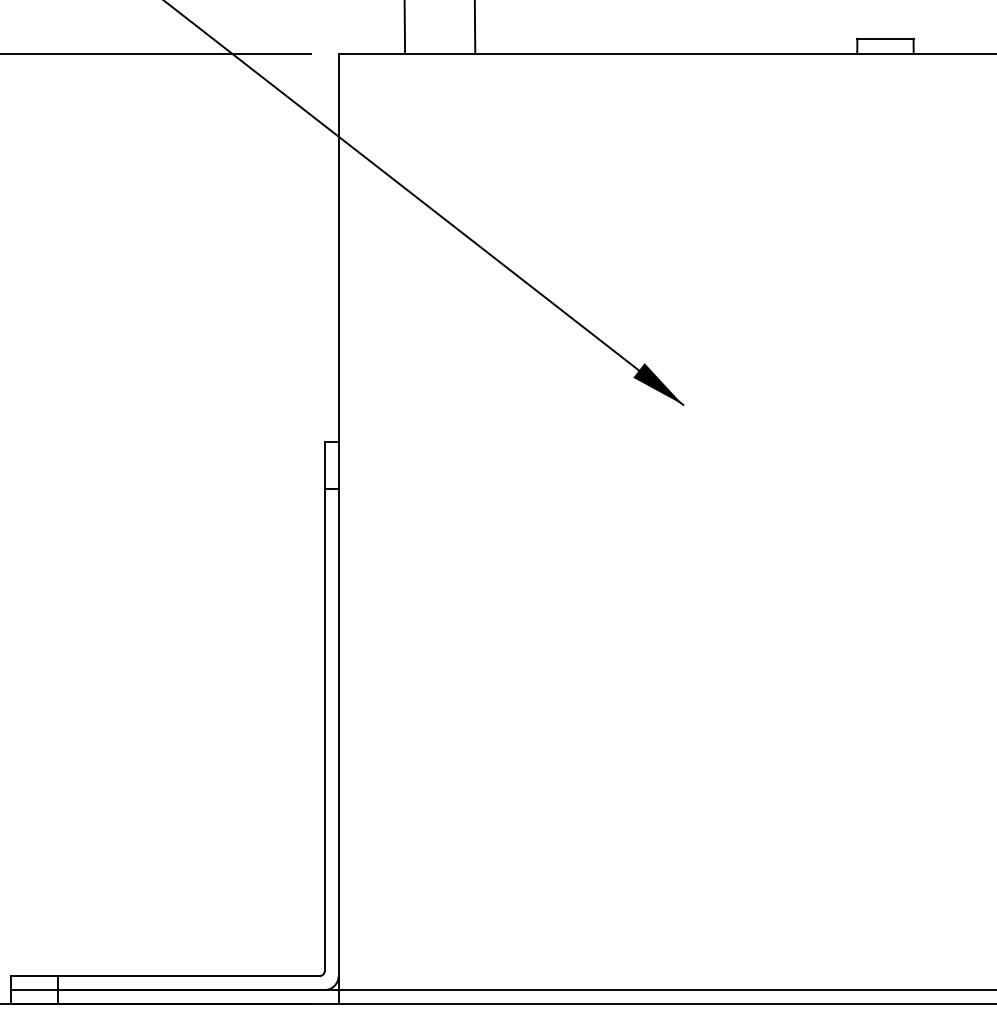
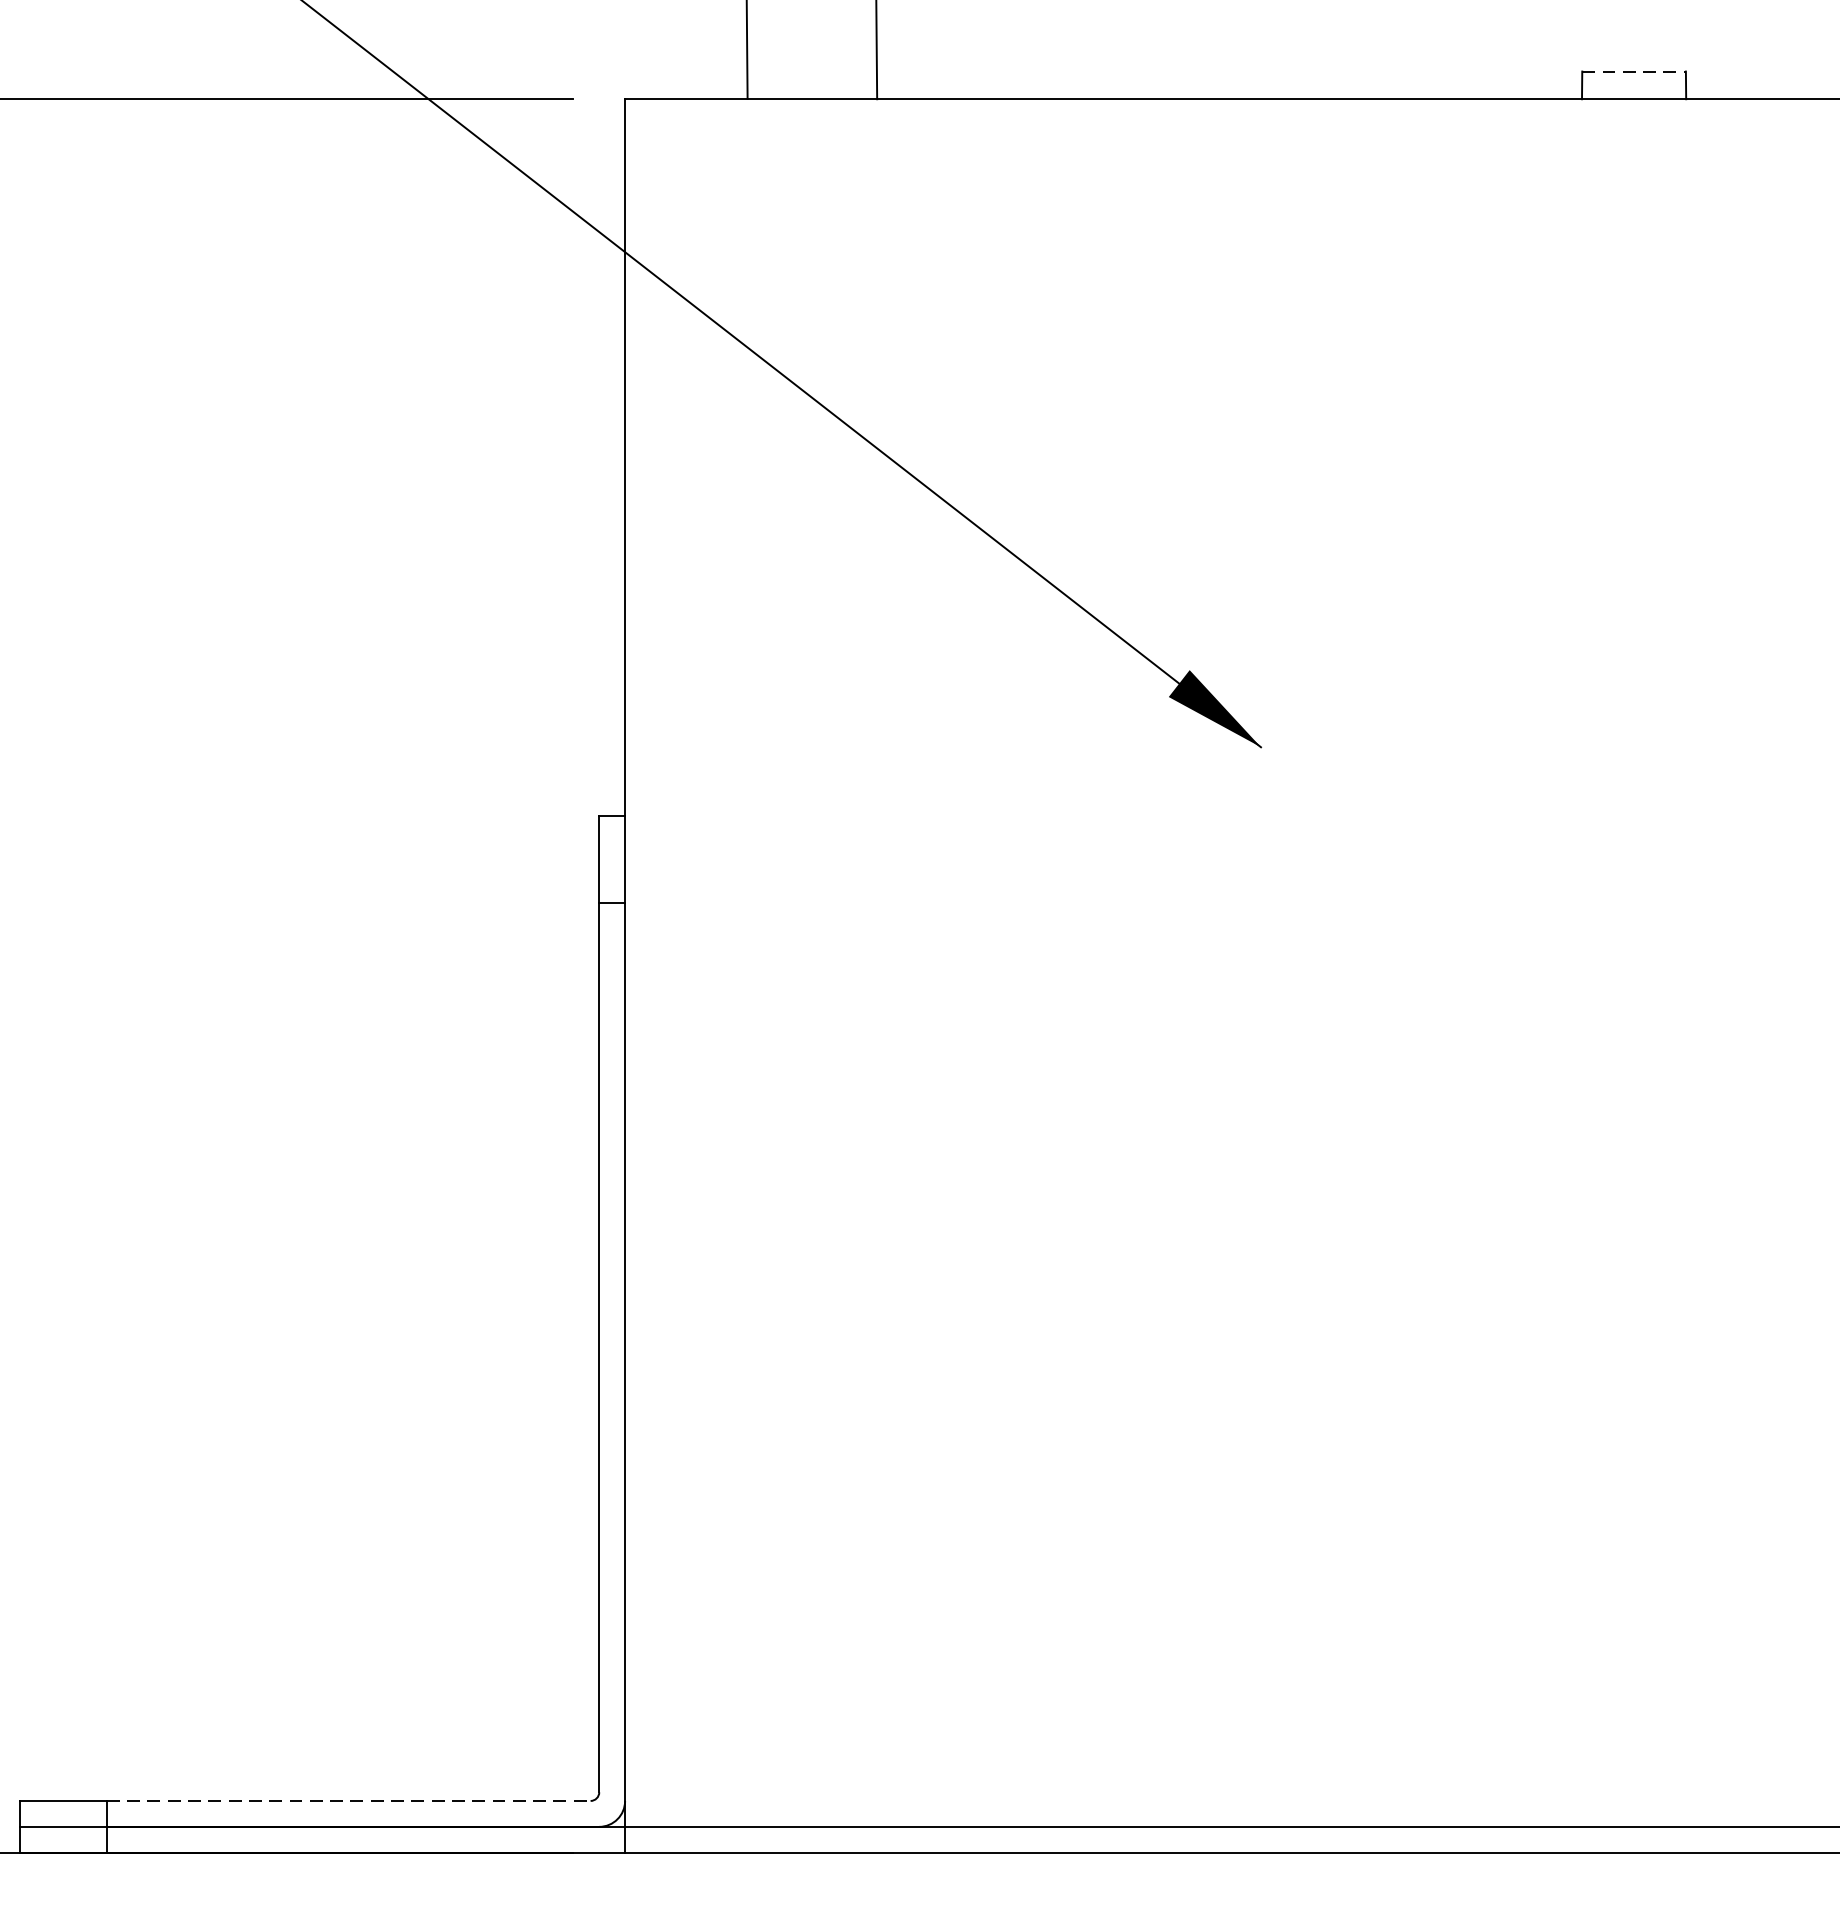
line: (885, 38) -> (1634, 71), solid -> dashed
line: (189, 975) -> (349, 1800), solid -> dashed

